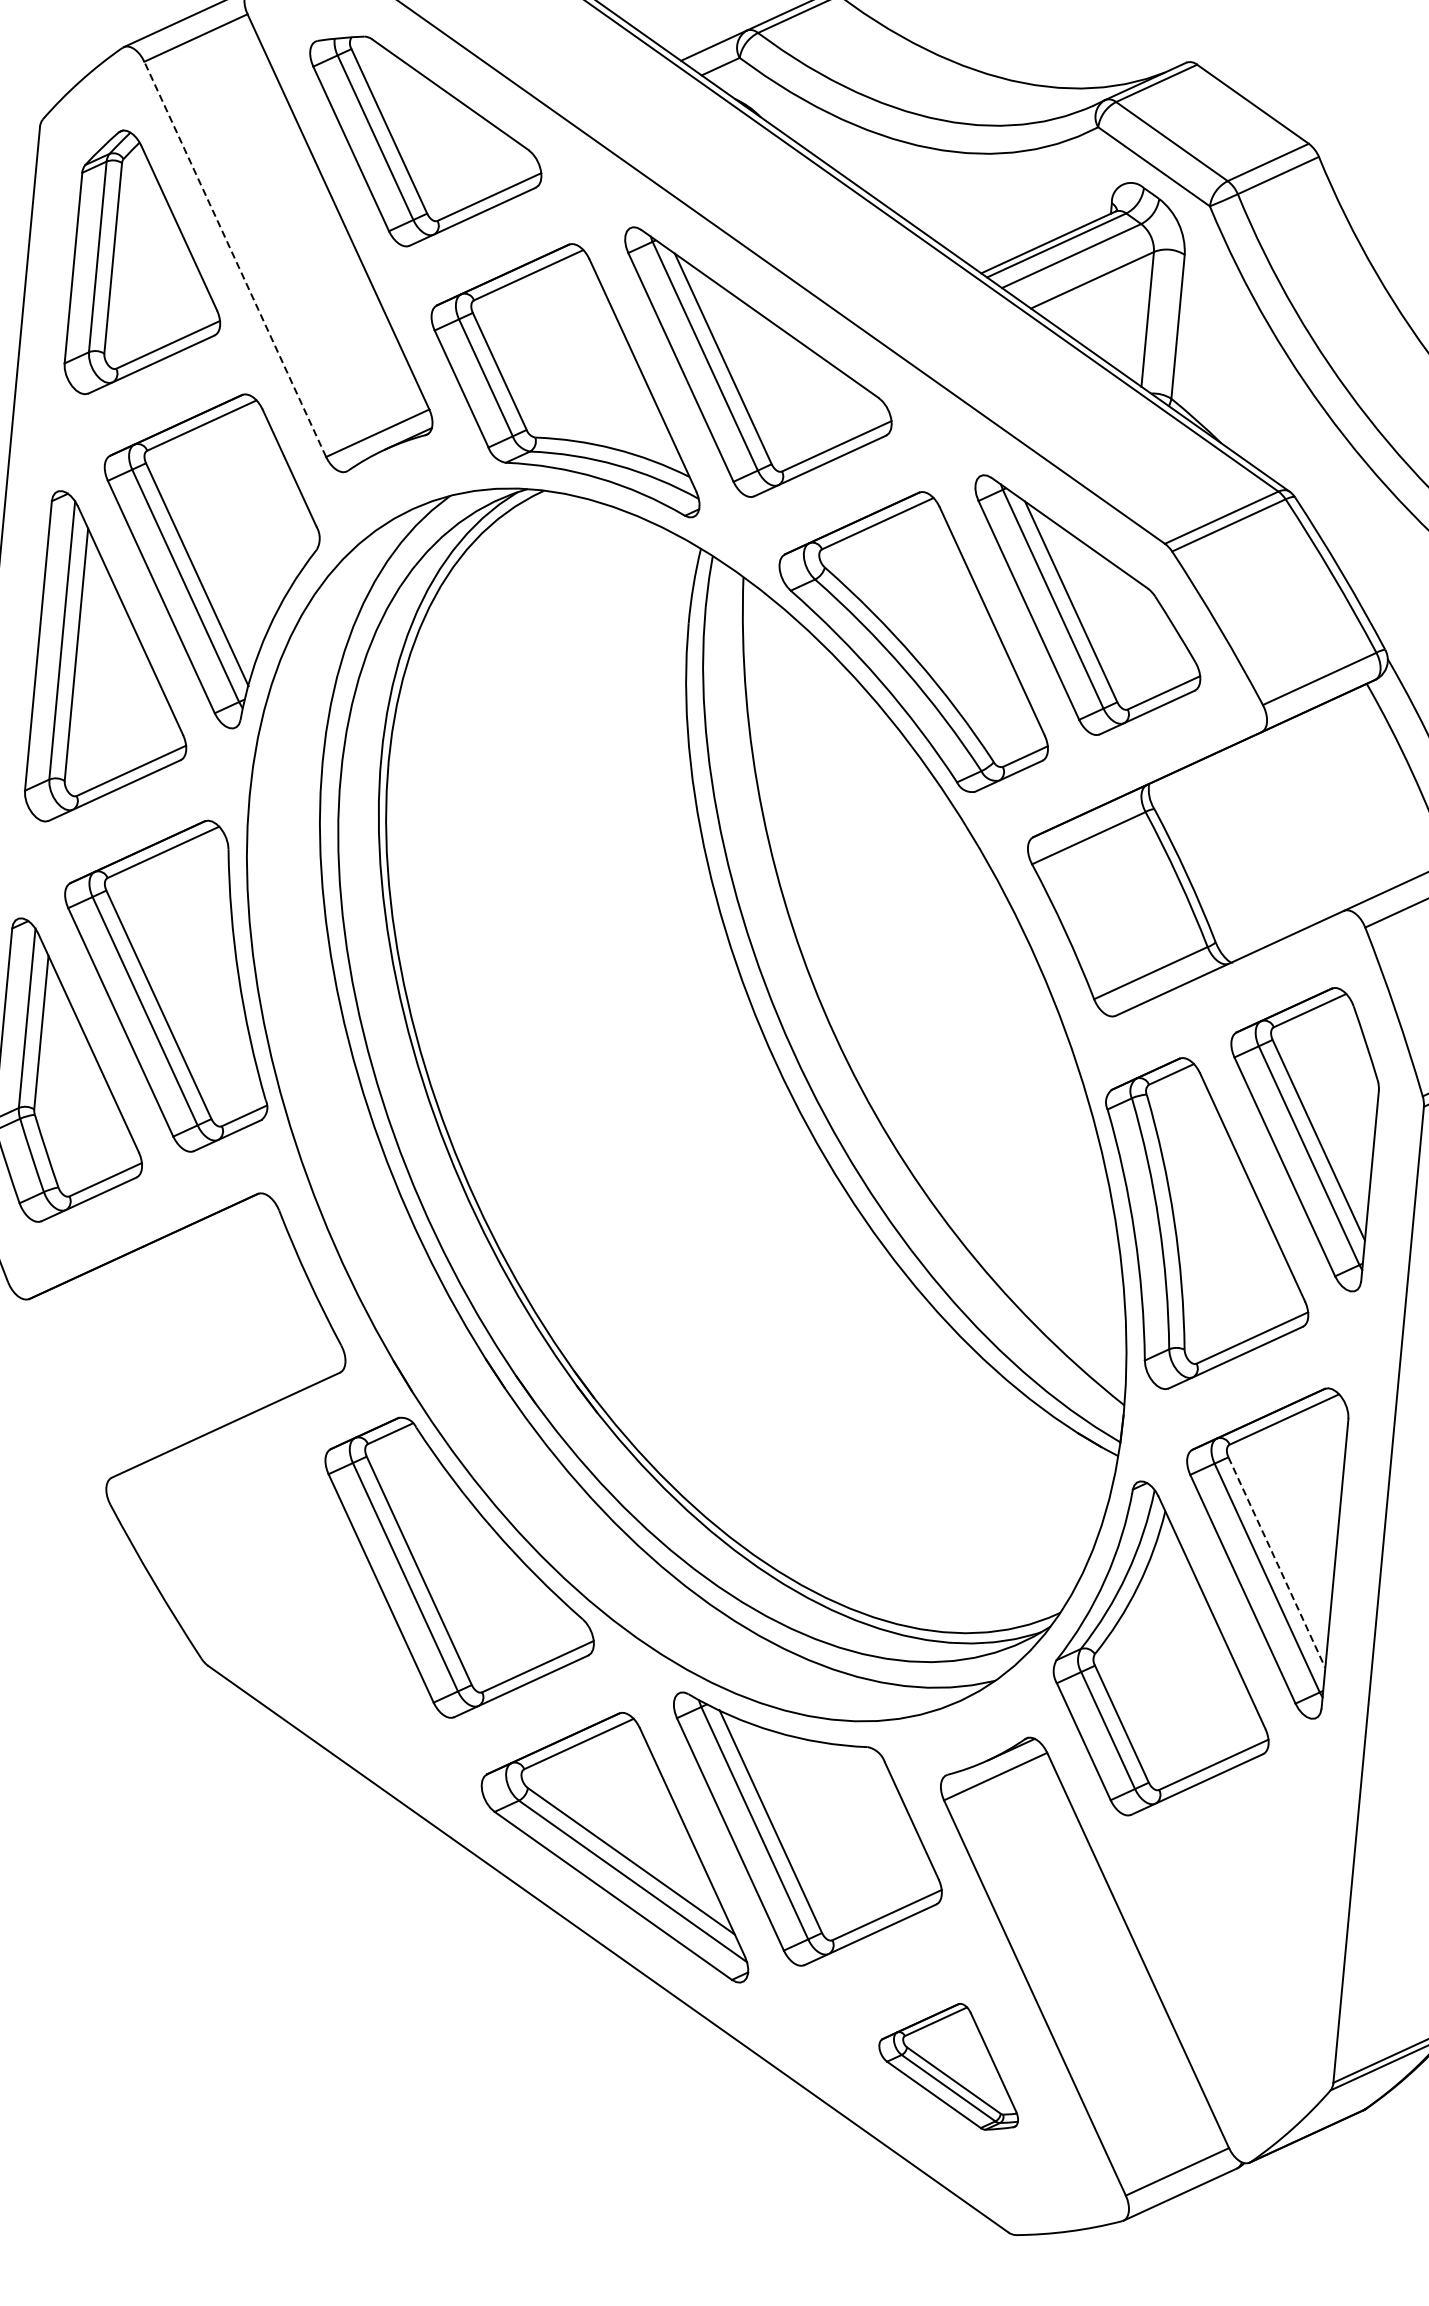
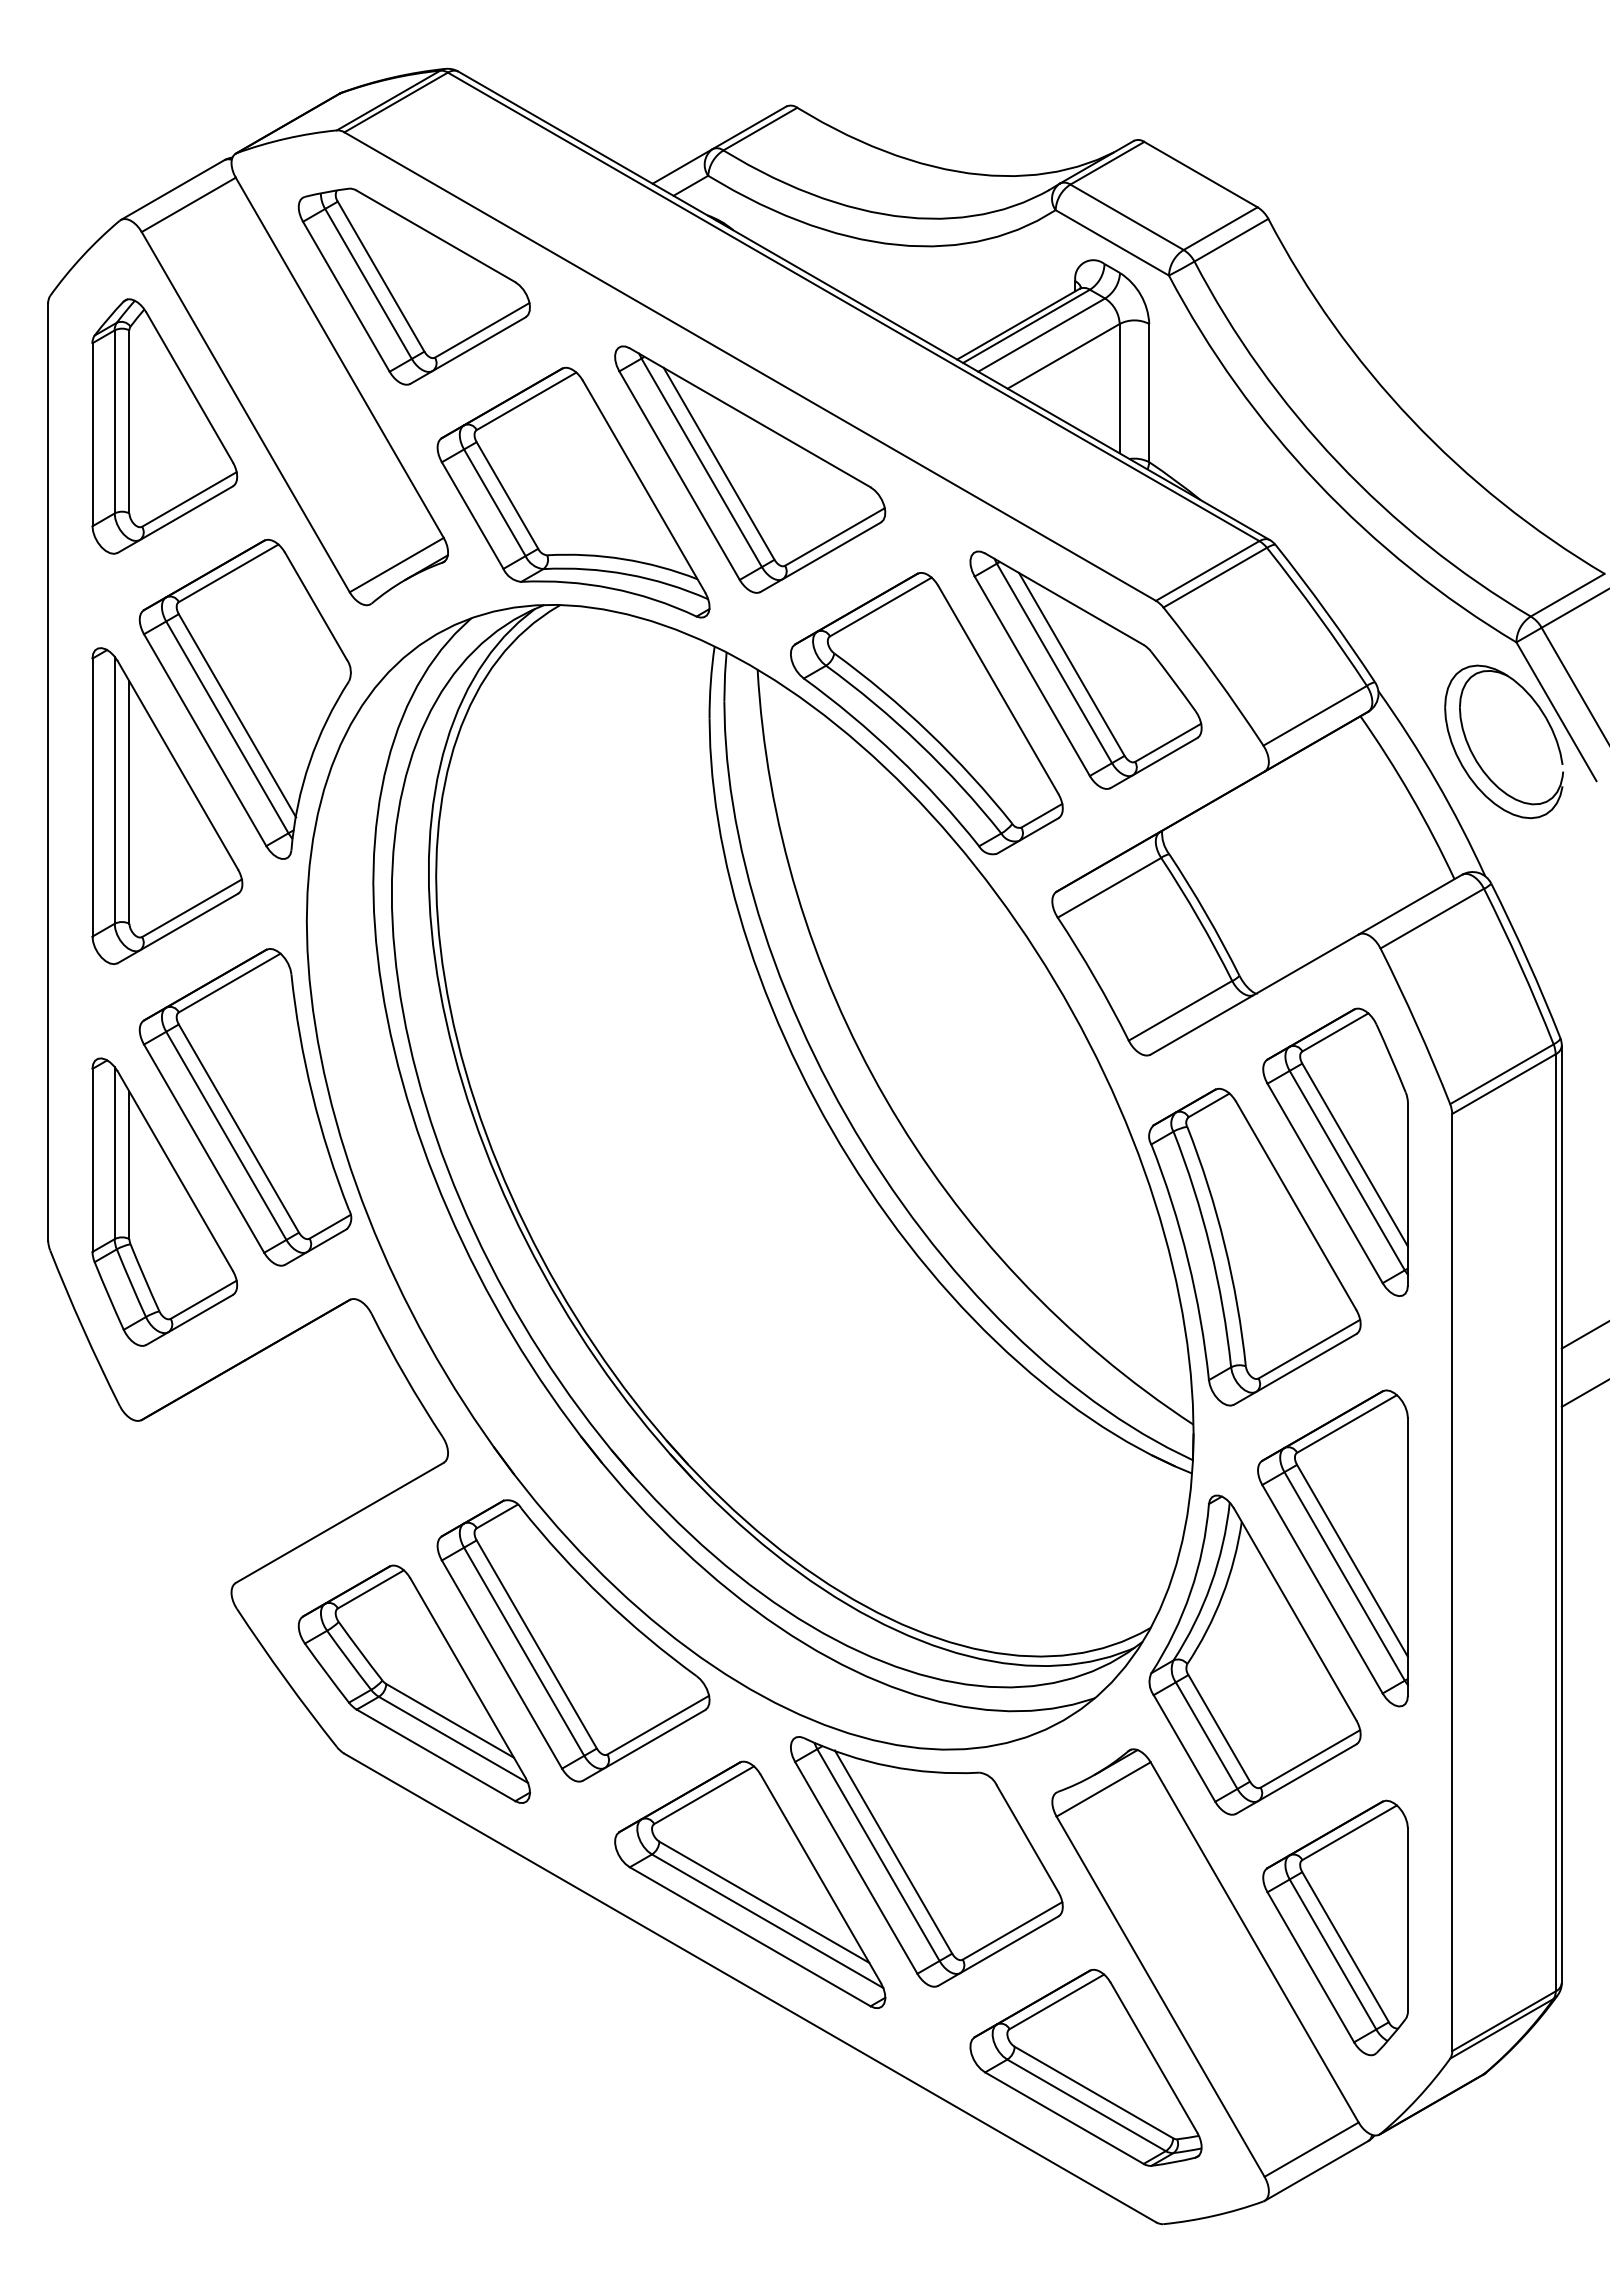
line: (234, 259) -> (245, 412), dashed -> solid
line: (1276, 1562) -> (1352, 1560), dashed -> solid
part: (288, 1599) -> (414, 1683), added
part: (1223, 1942) -> (1335, 1927), added
part: (949, 2064) -> (1085, 2067), size x1.67

